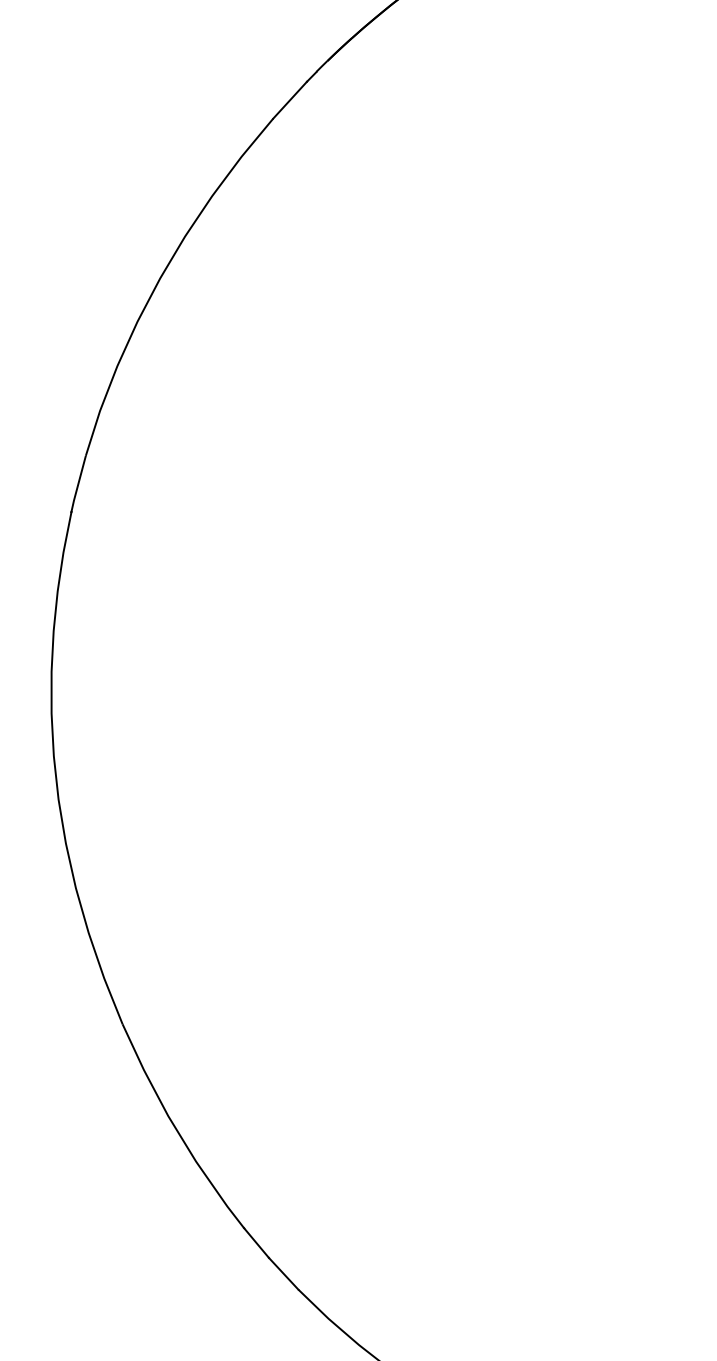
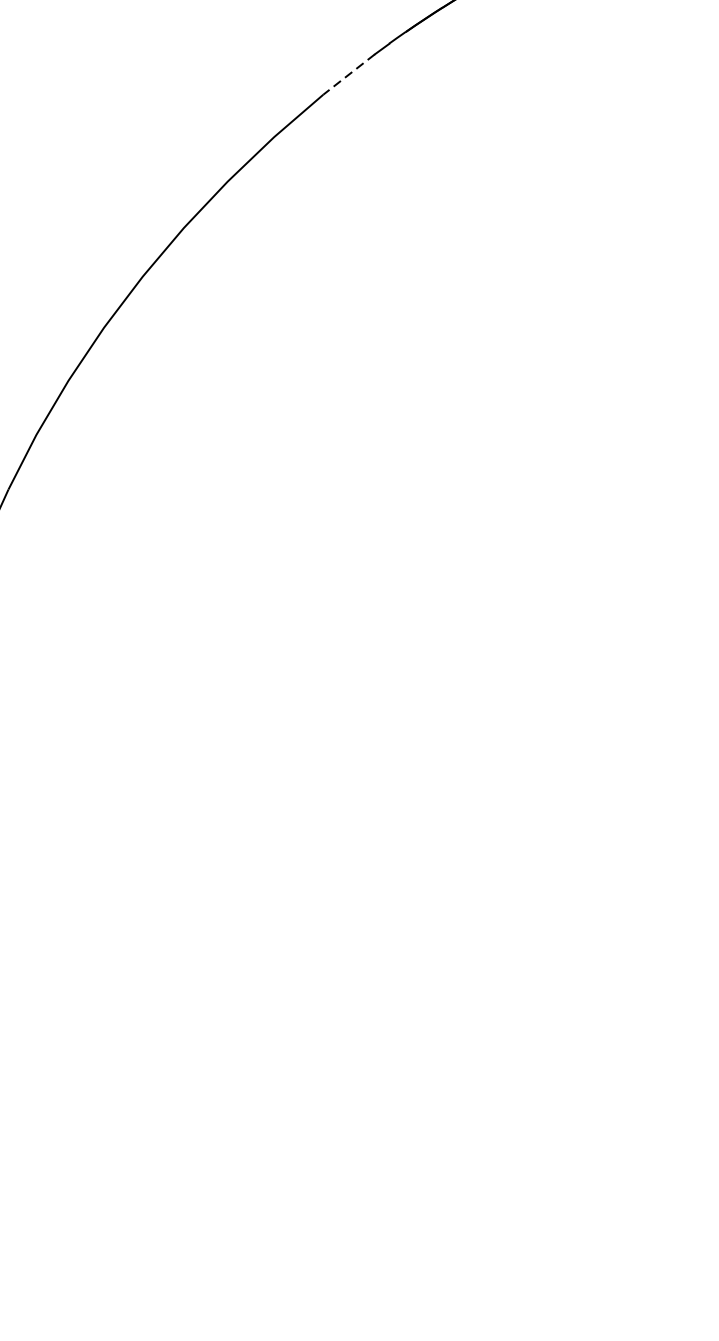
line: (289, 100) -> (348, 74), solid -> dashed

